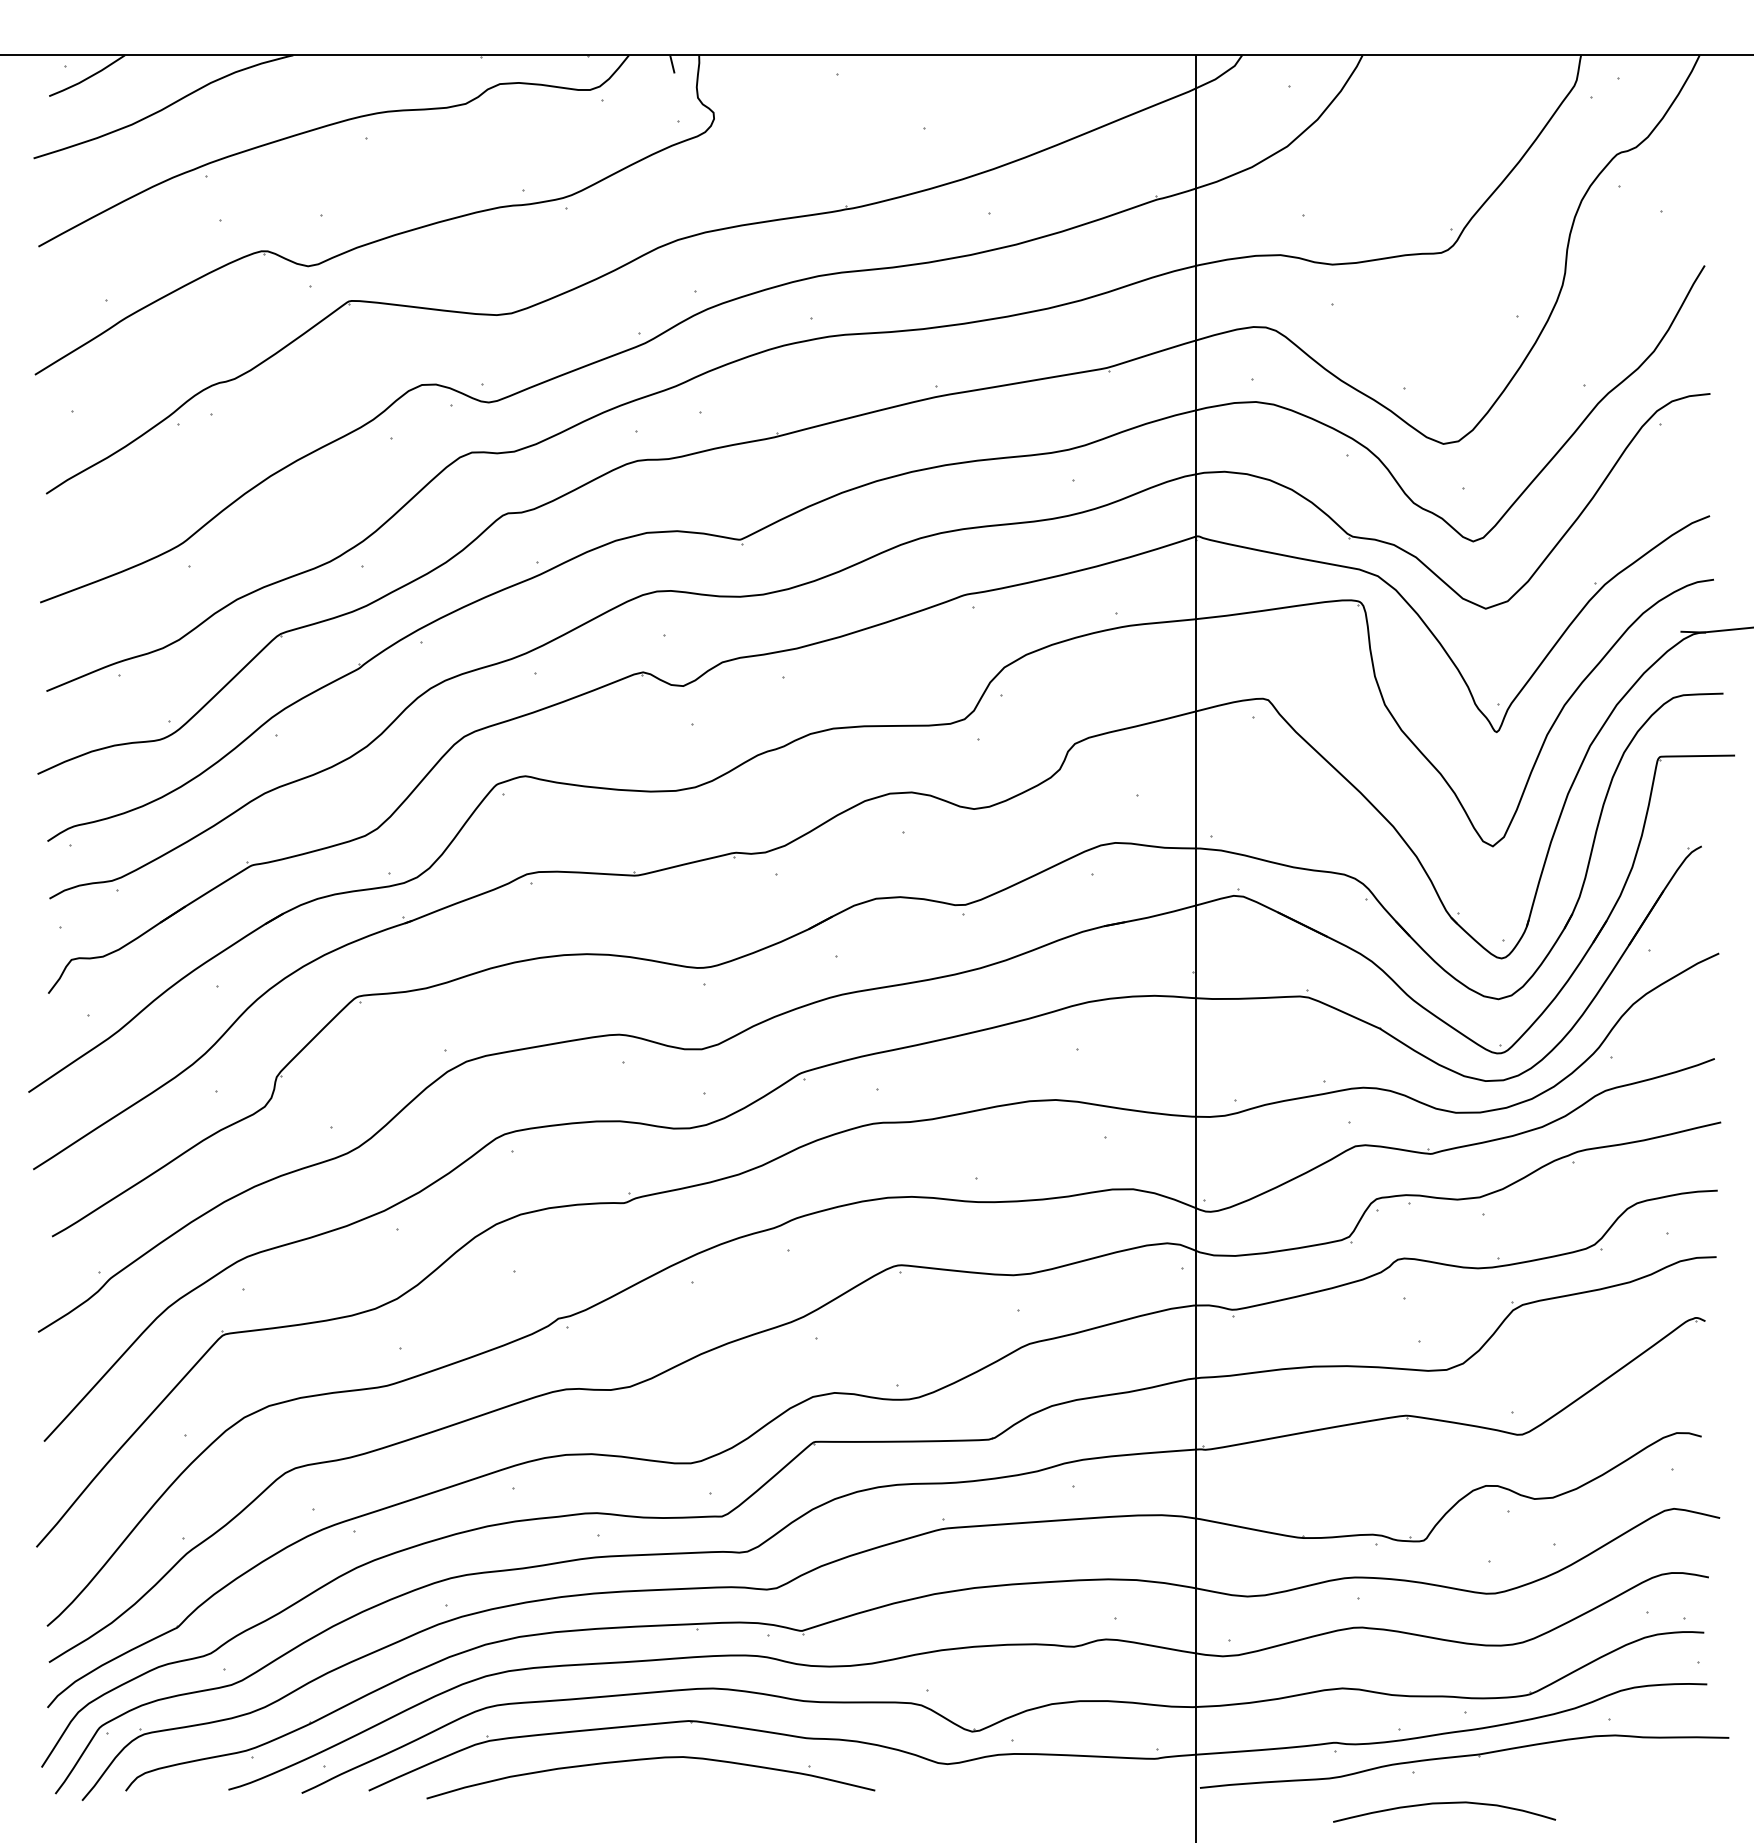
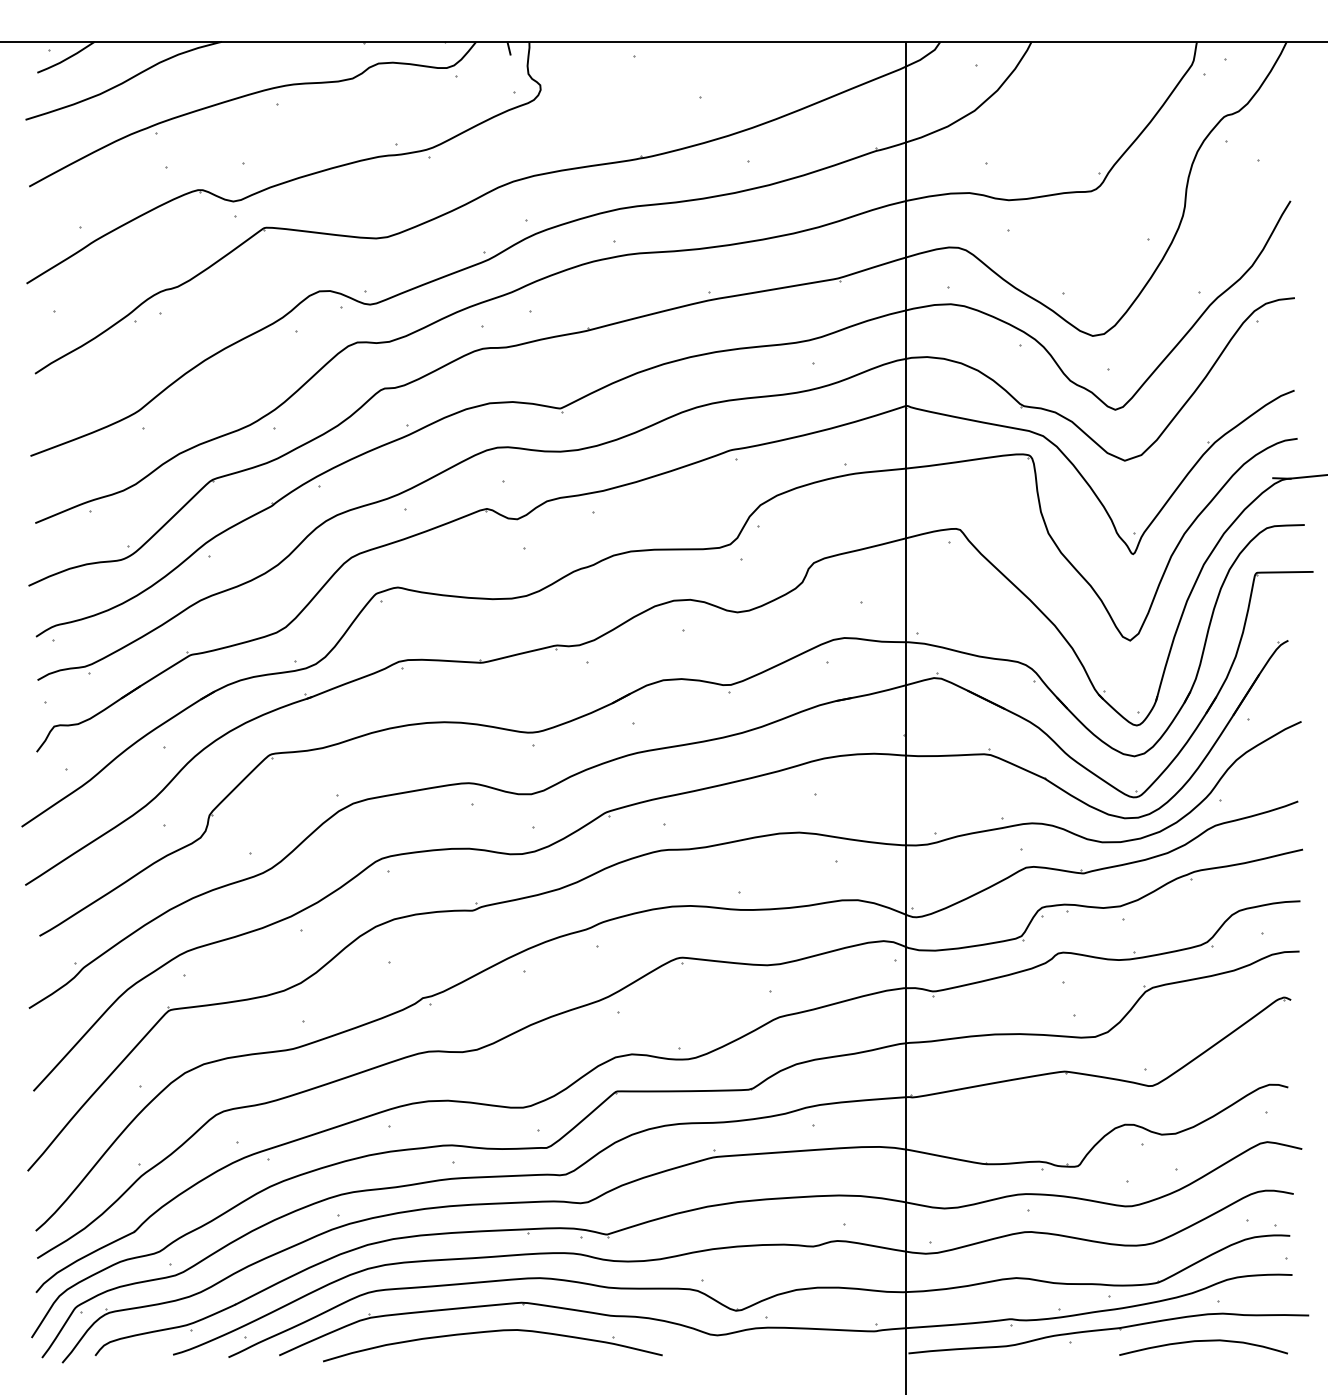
curve: (1444, 1803) -> (1203, 1341), moved

